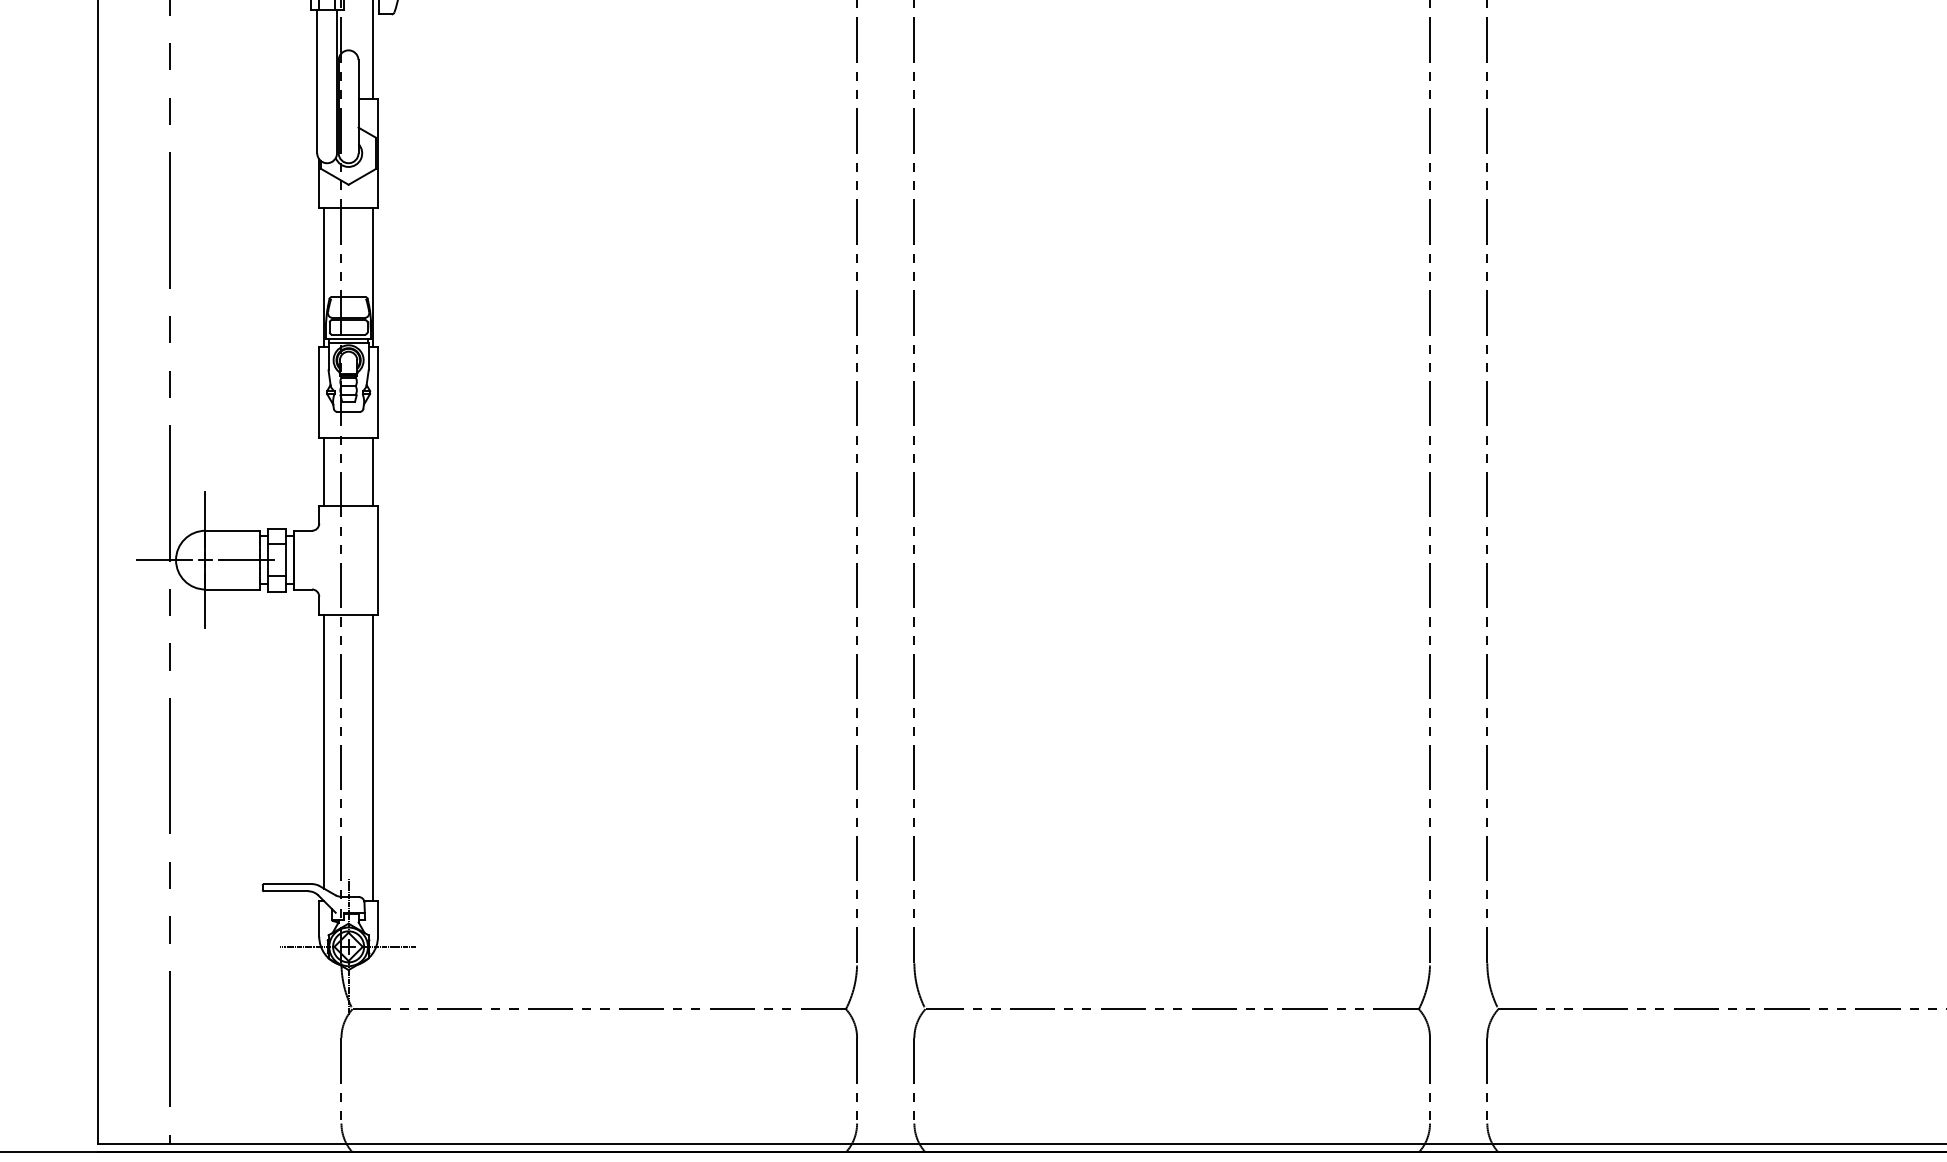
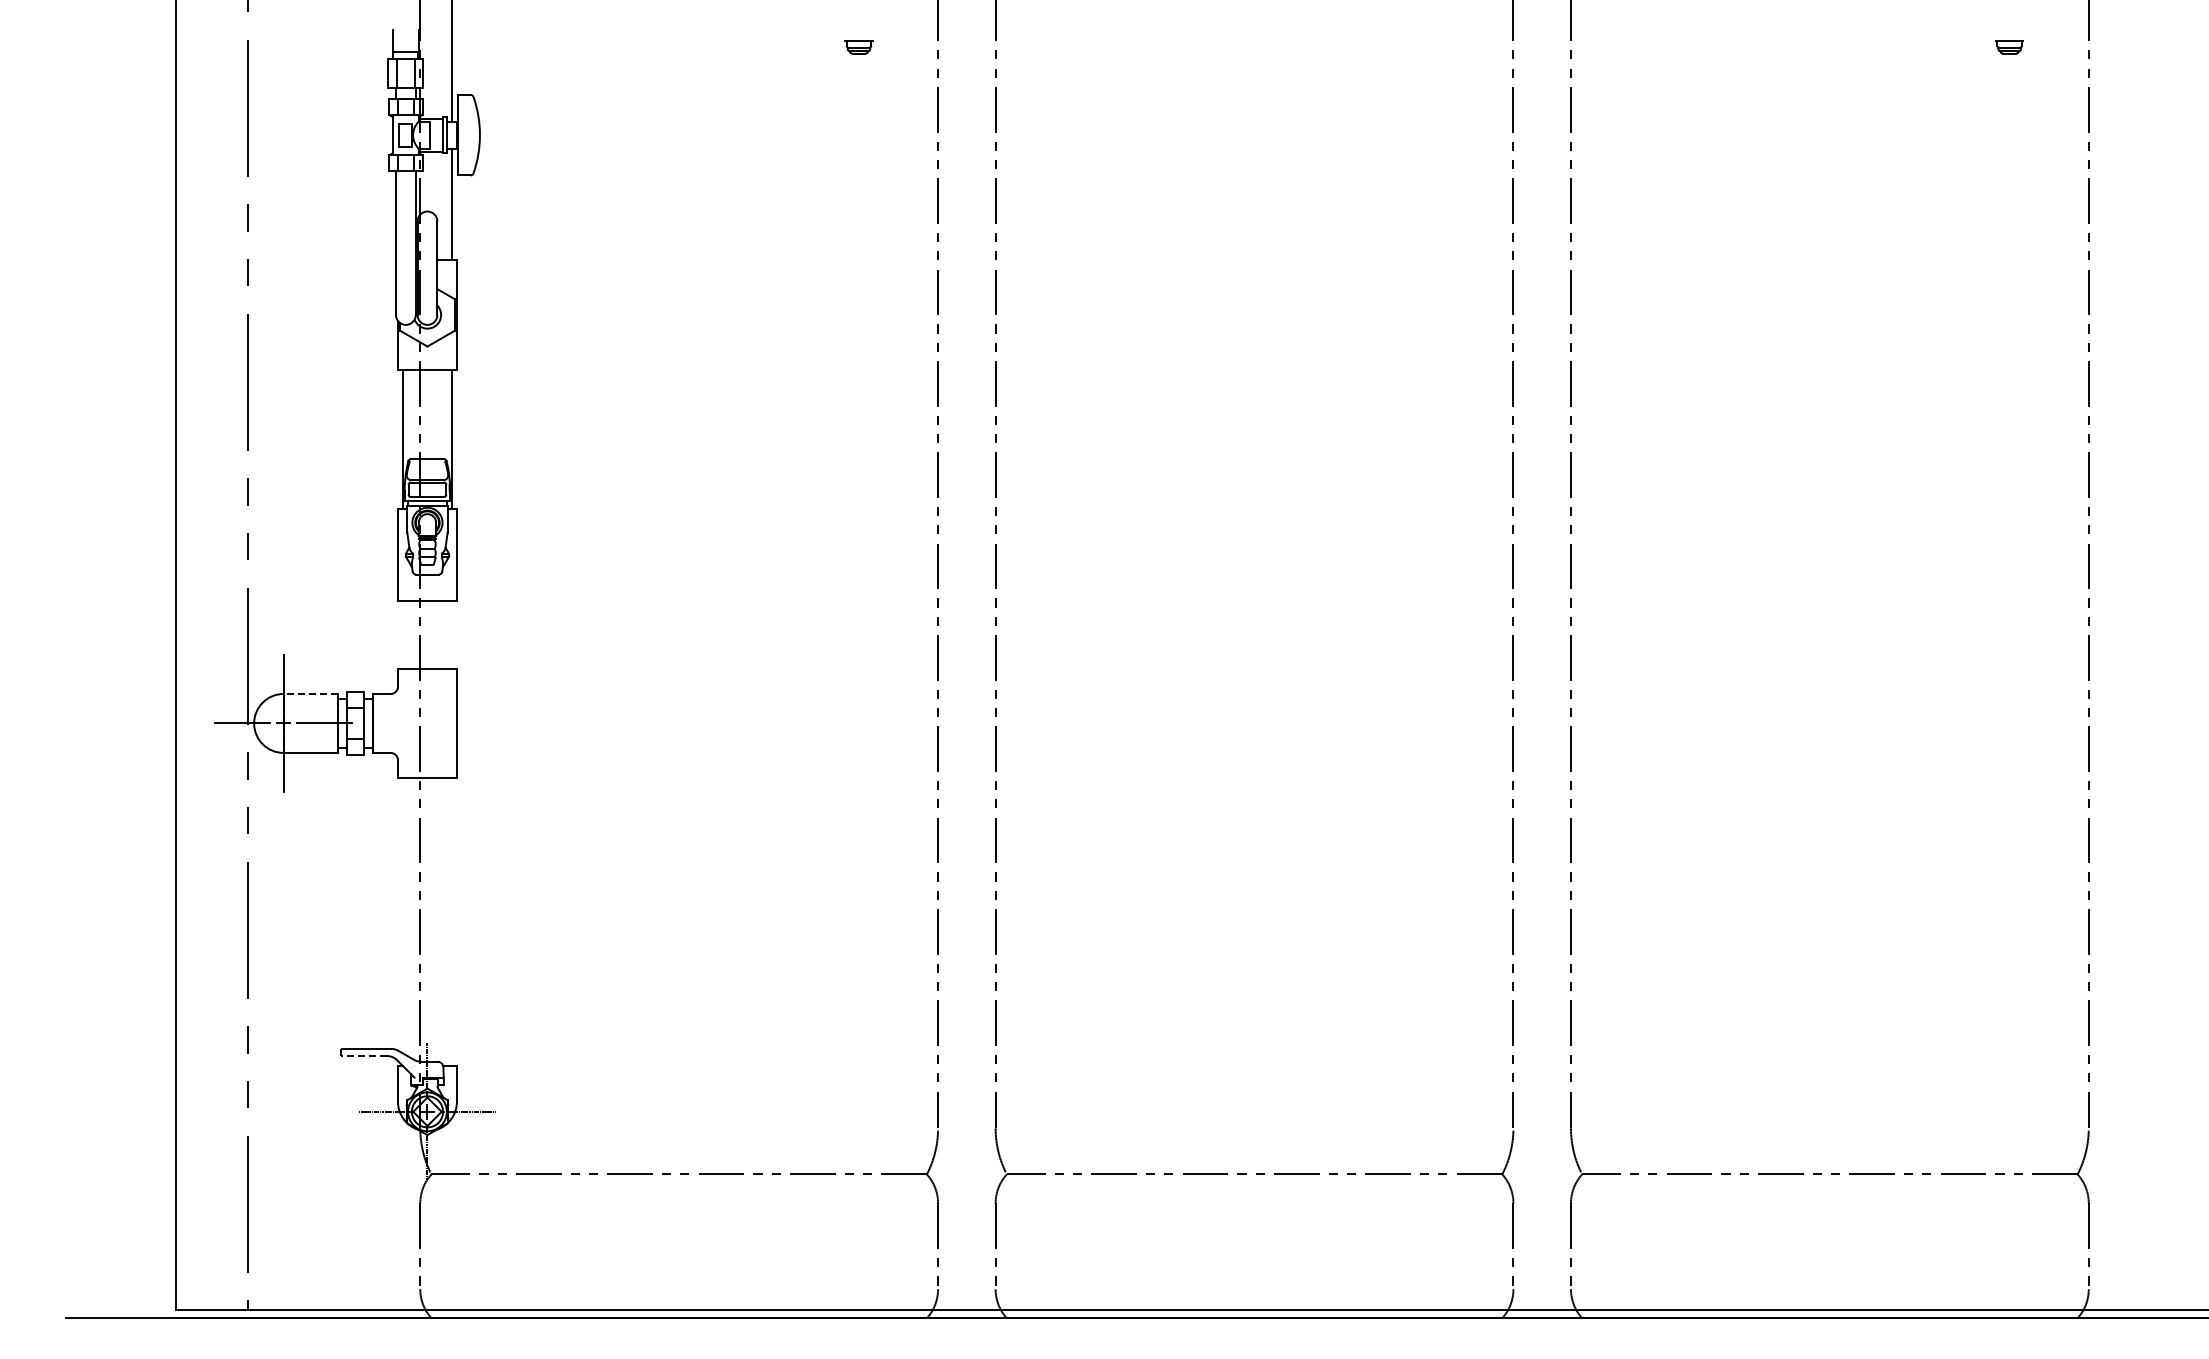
line: (324, 471) -> (403, 634), removed
line: (372, 471) -> (451, 634), removed
line: (232, 530) -> (310, 693), solid -> dashed
line: (324, 751) -> (403, 915), removed
line: (372, 757) -> (451, 921), removed
line: (285, 891) -> (364, 1056), solid -> dashed

